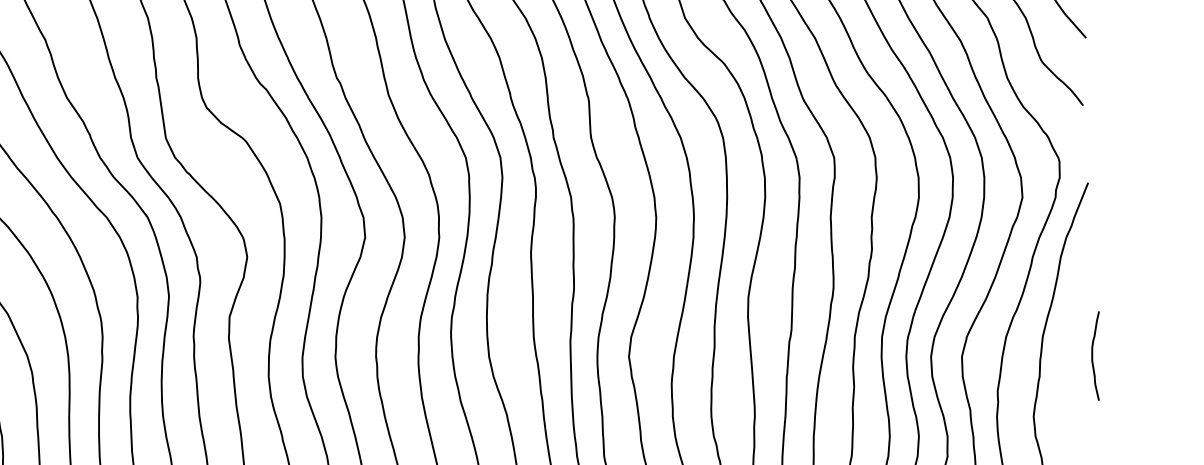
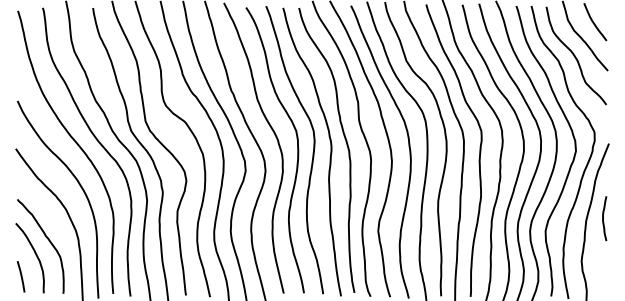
curve: (1093, 355) -> (603, 218), moved

